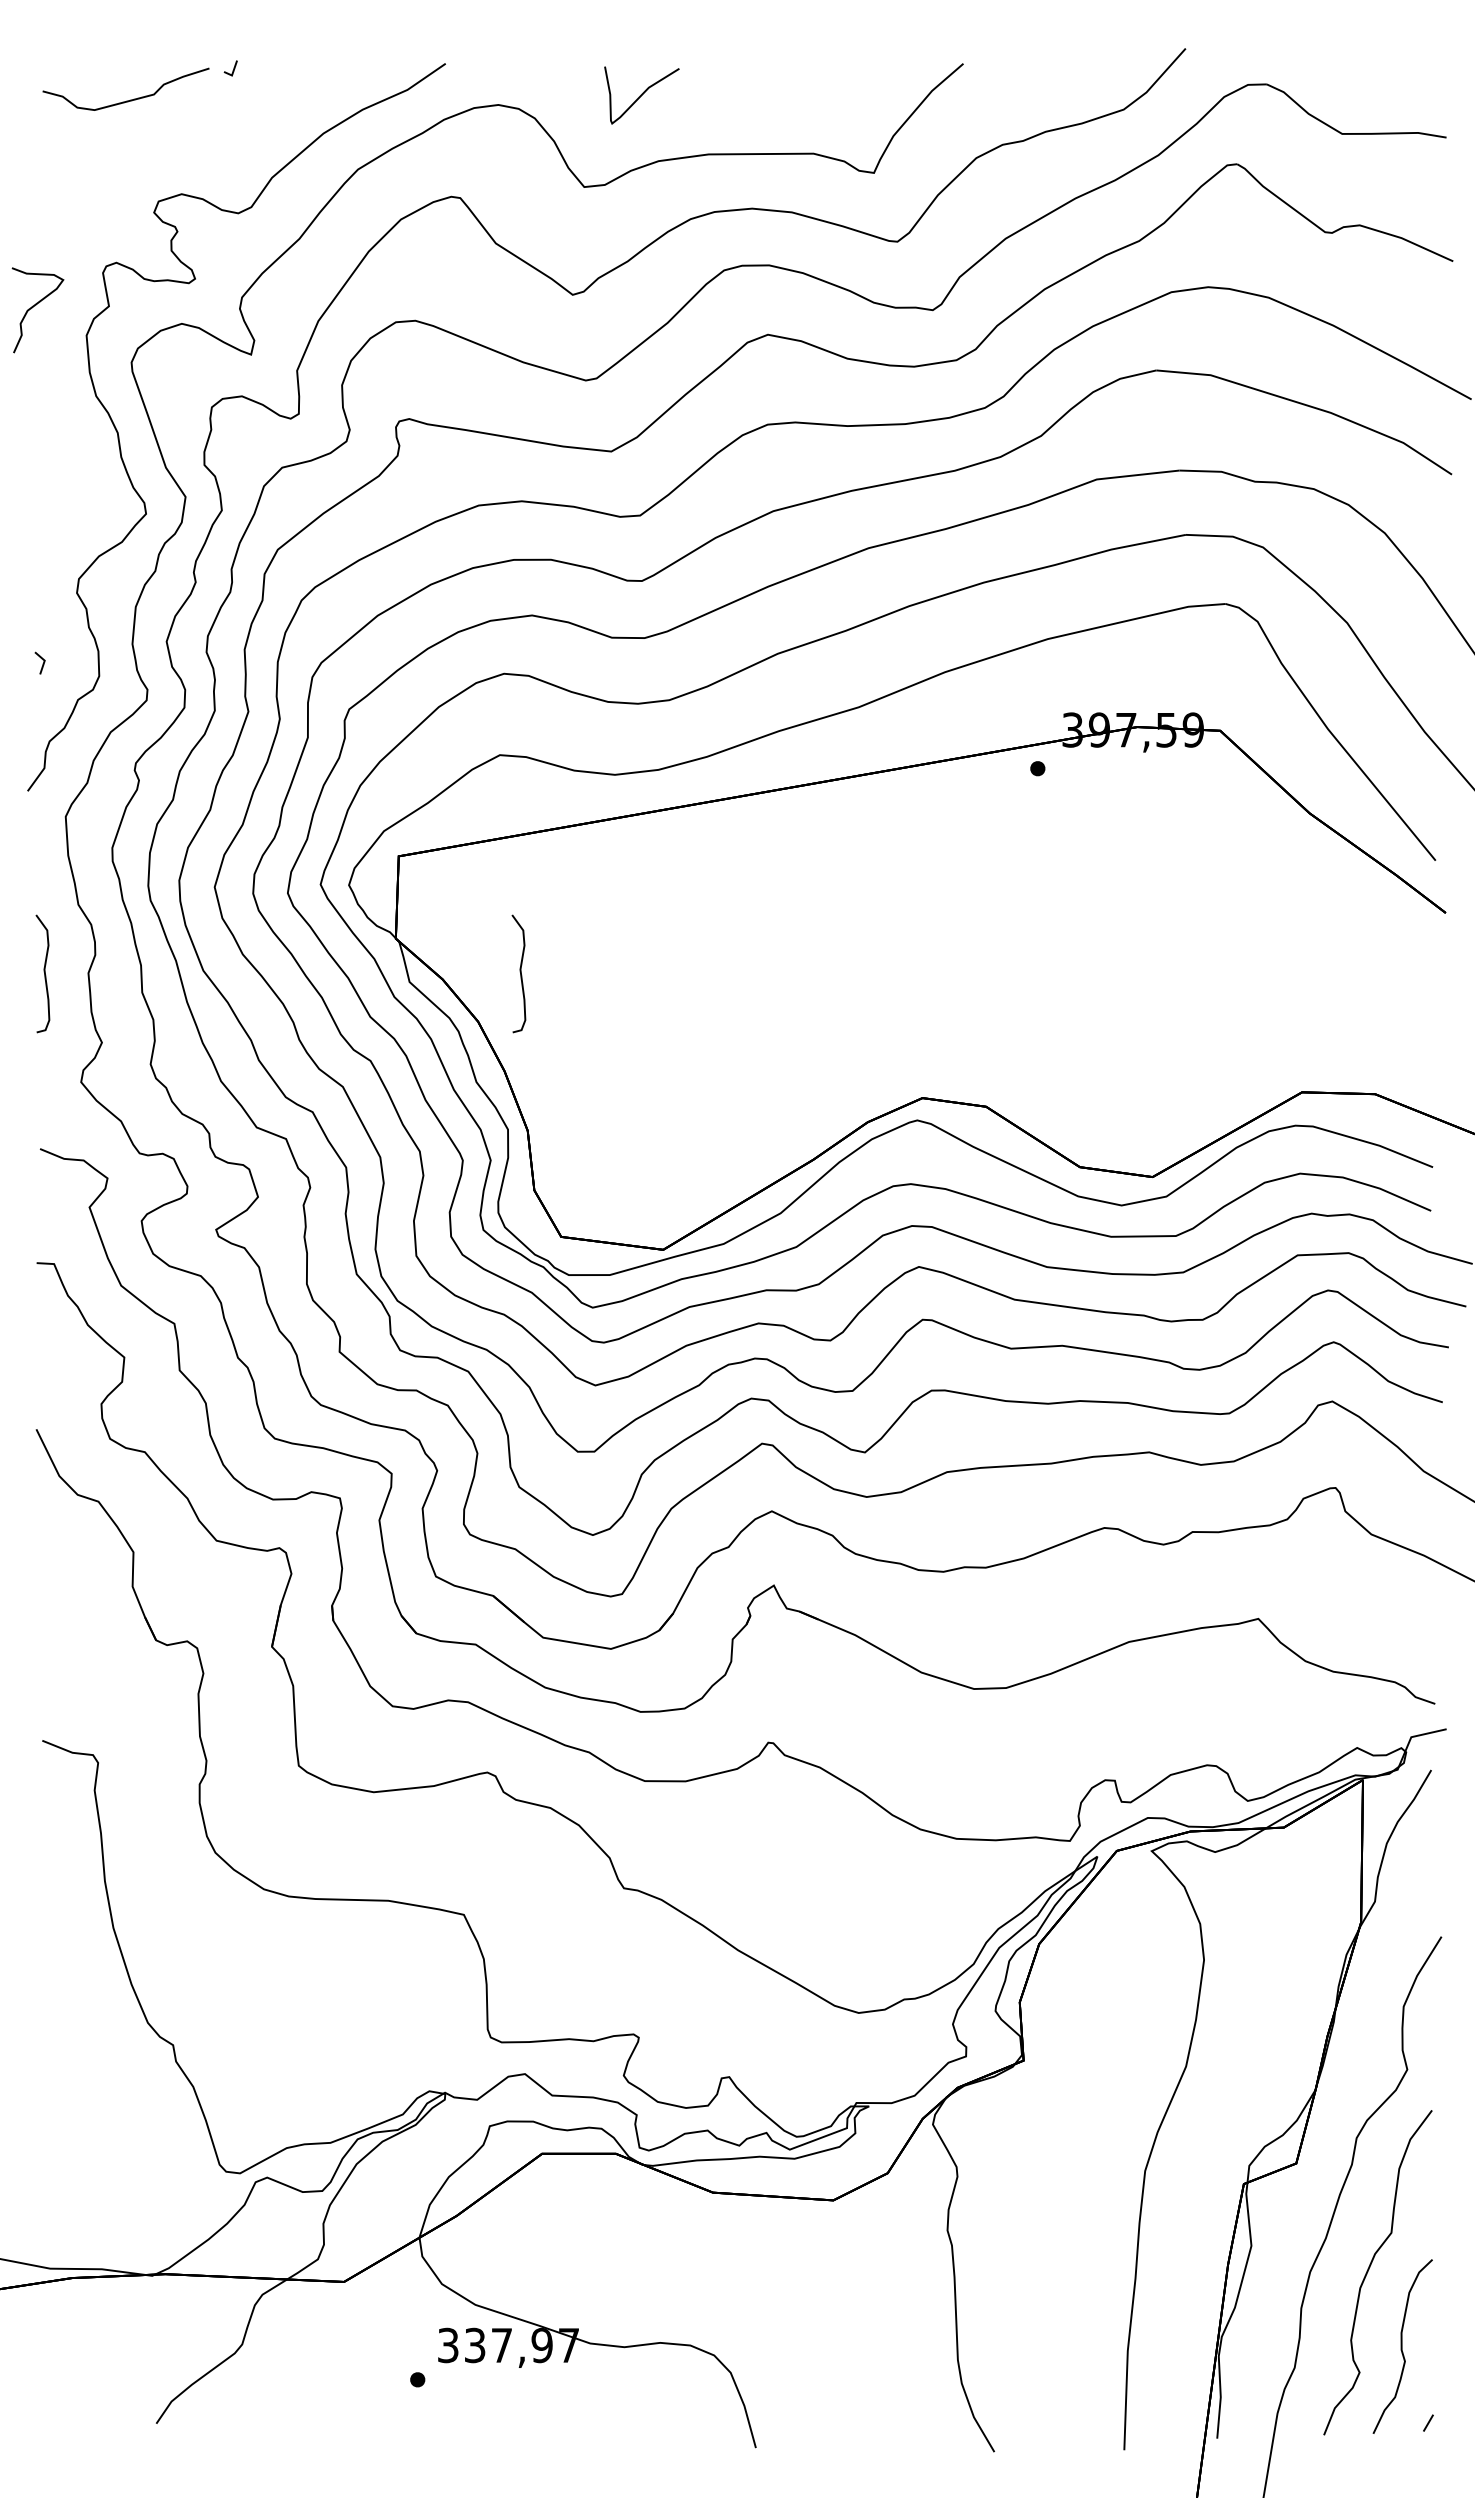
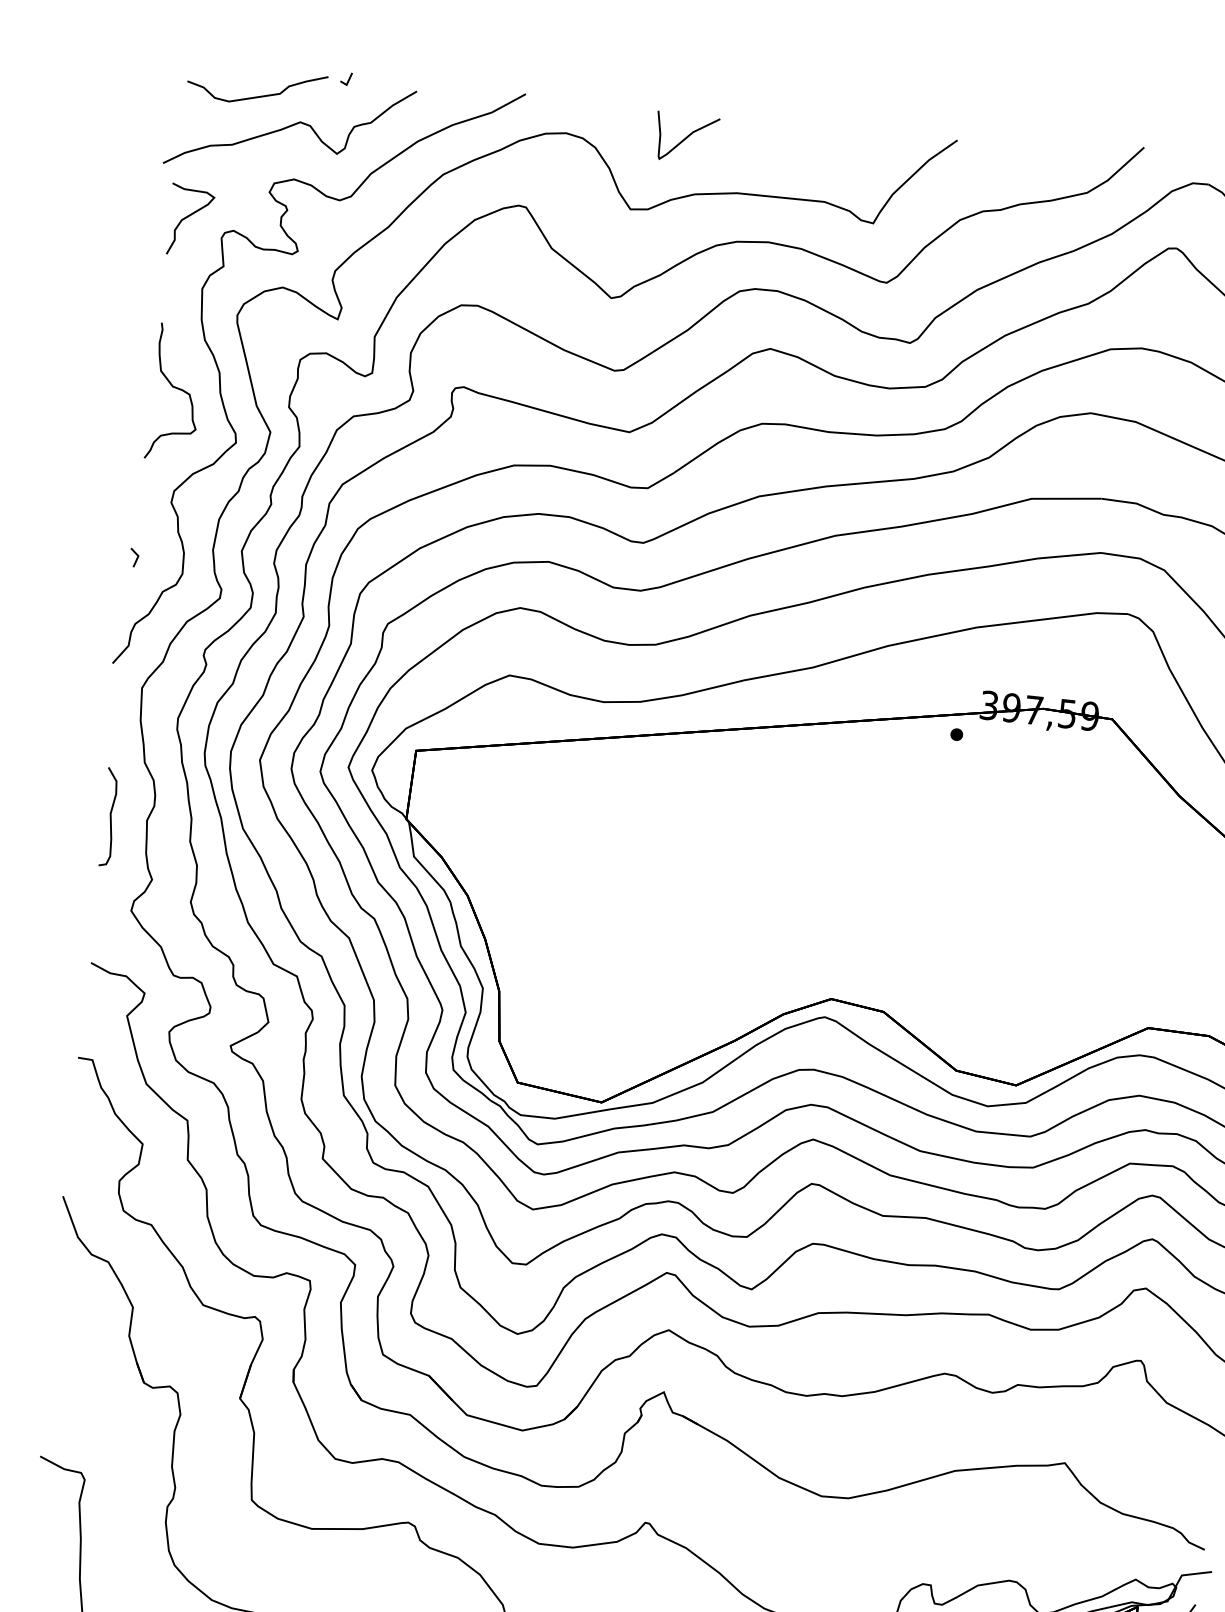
curve: (170, 132) -> (290, 126), added
curve: (34, 306) -> (187, 217), moved
curve: (68, 457) -> (176, 388), added
curve: (520, 973) -> (507, 859), removed

